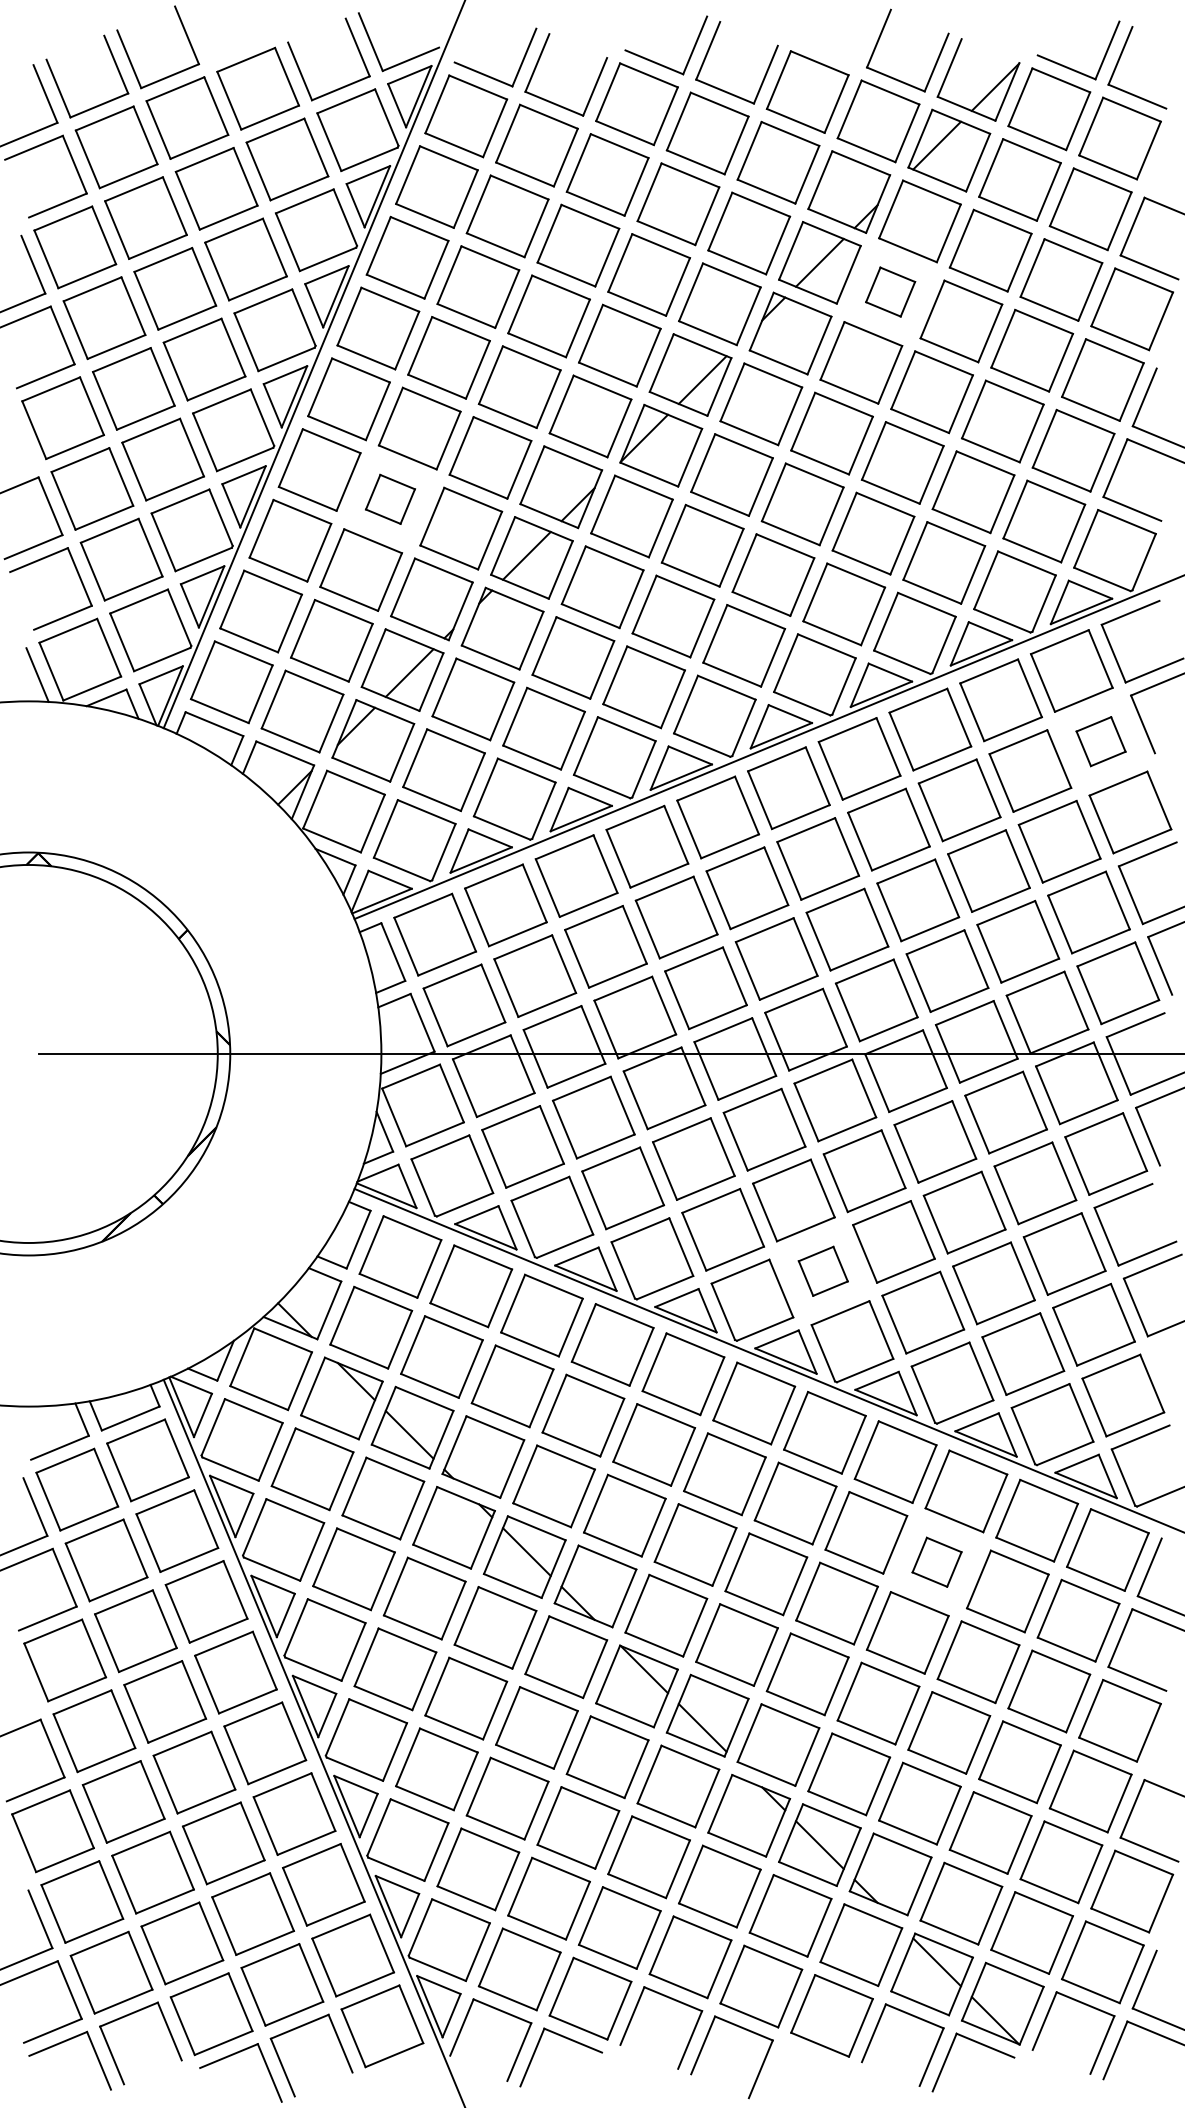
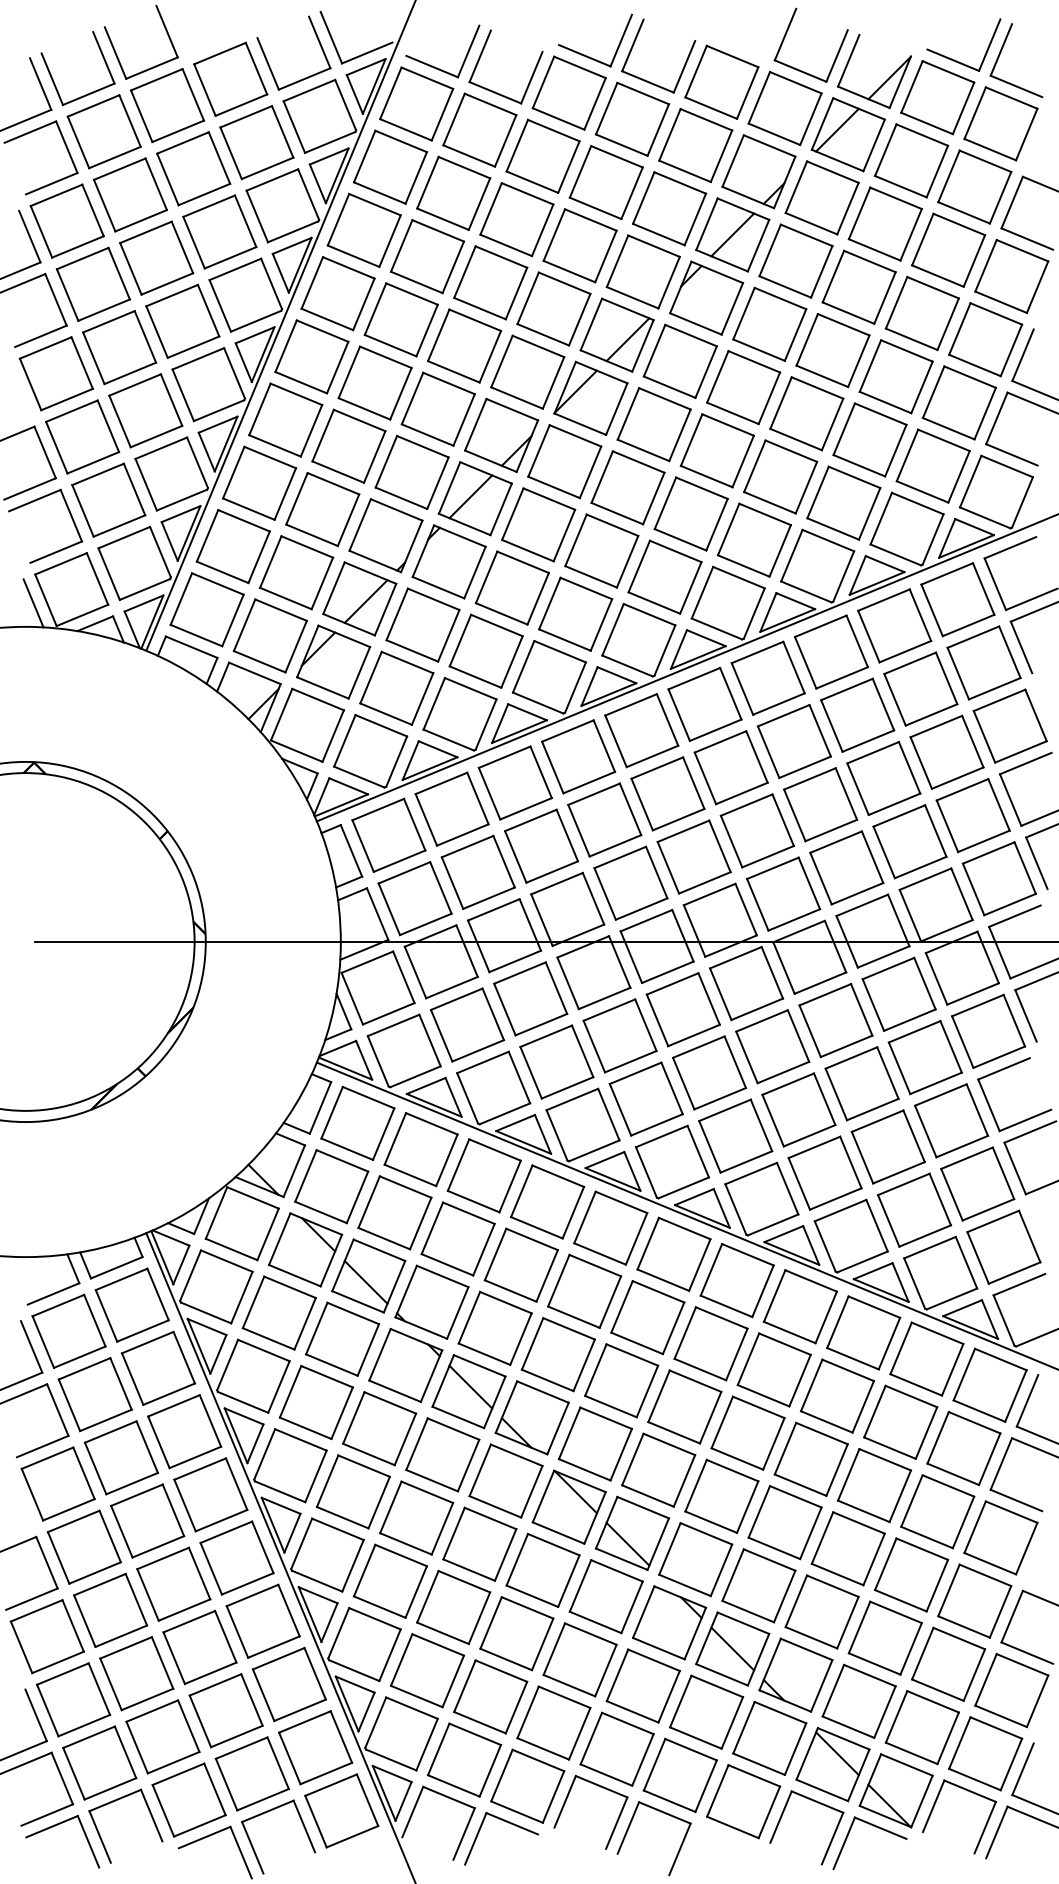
part: (890, 291) -> (795, 260), size x1.67
part: (390, 499) -> (348, 446), size x1.67
part: (1100, 741) -> (983, 662), size x1.67
part: (823, 1271) -> (735, 1136), size x1.67
part: (936, 1562) -> (836, 1396), size x1.67

